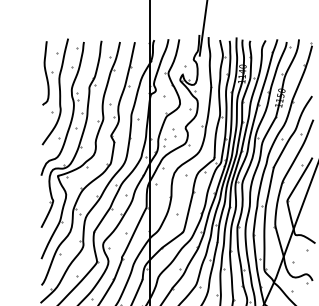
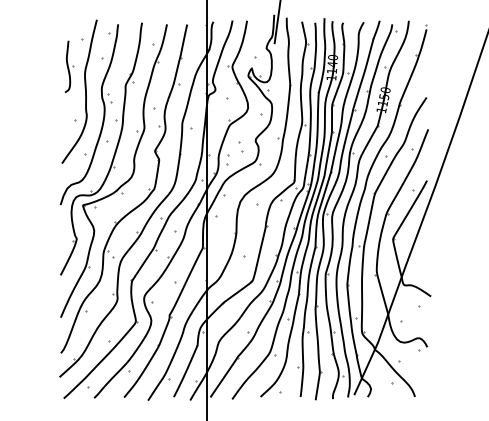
part: (47, 73) -> (69, 66), size x0.6

